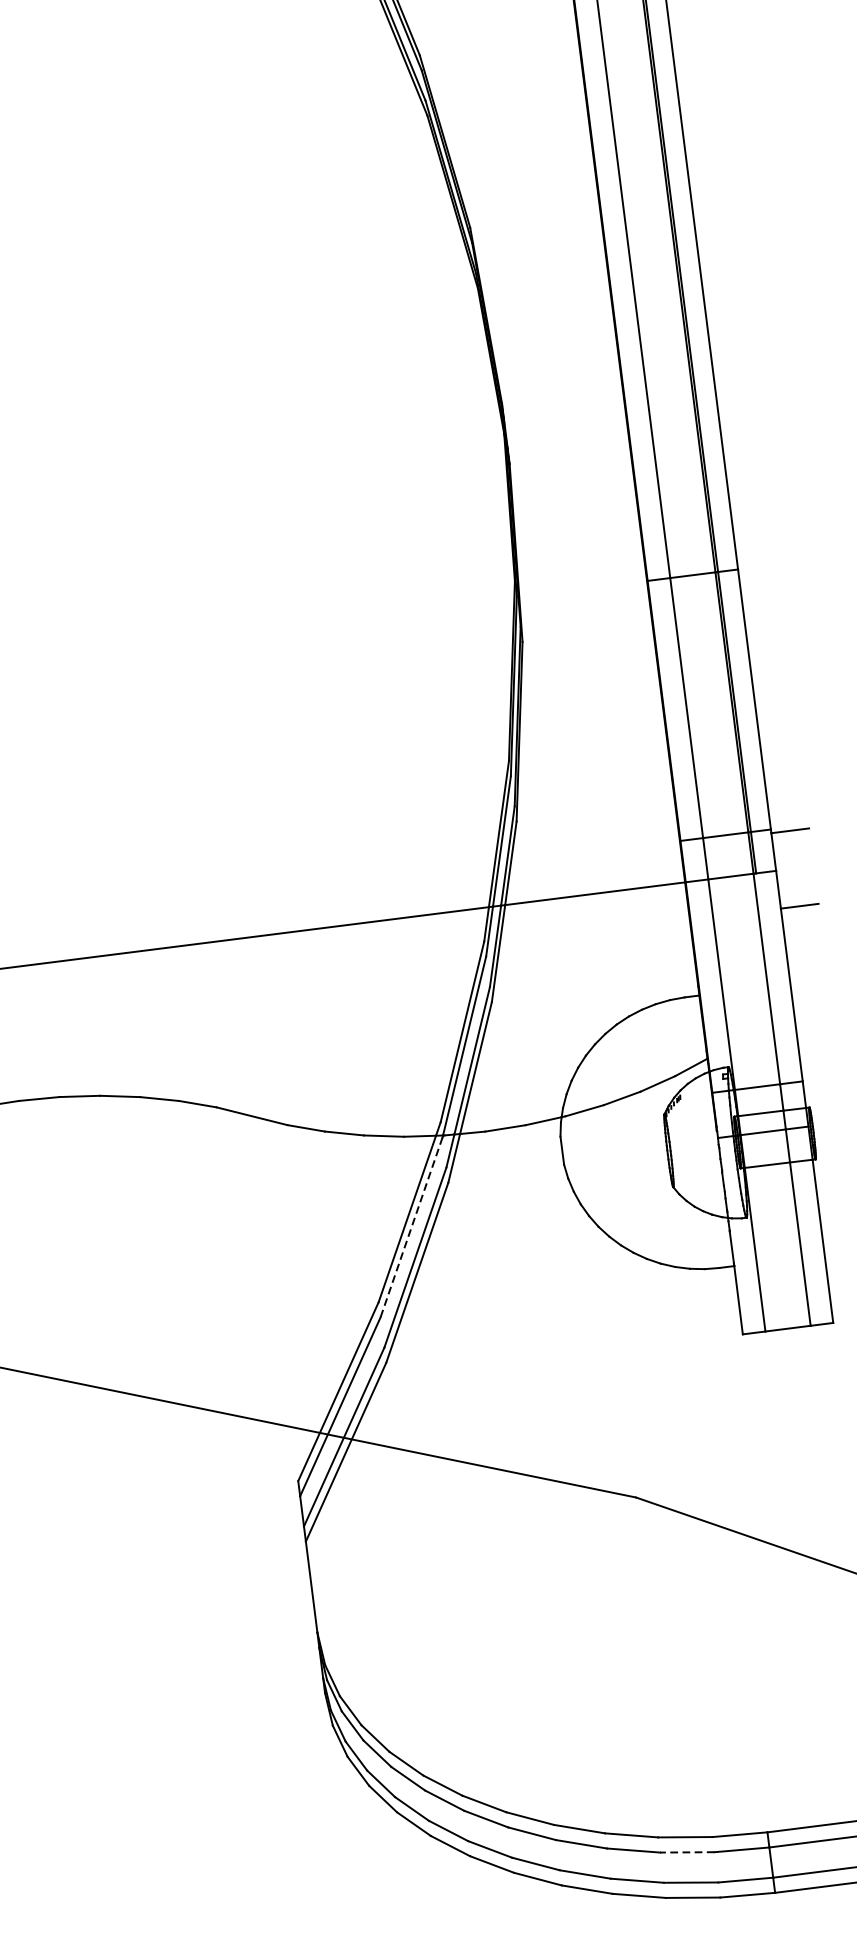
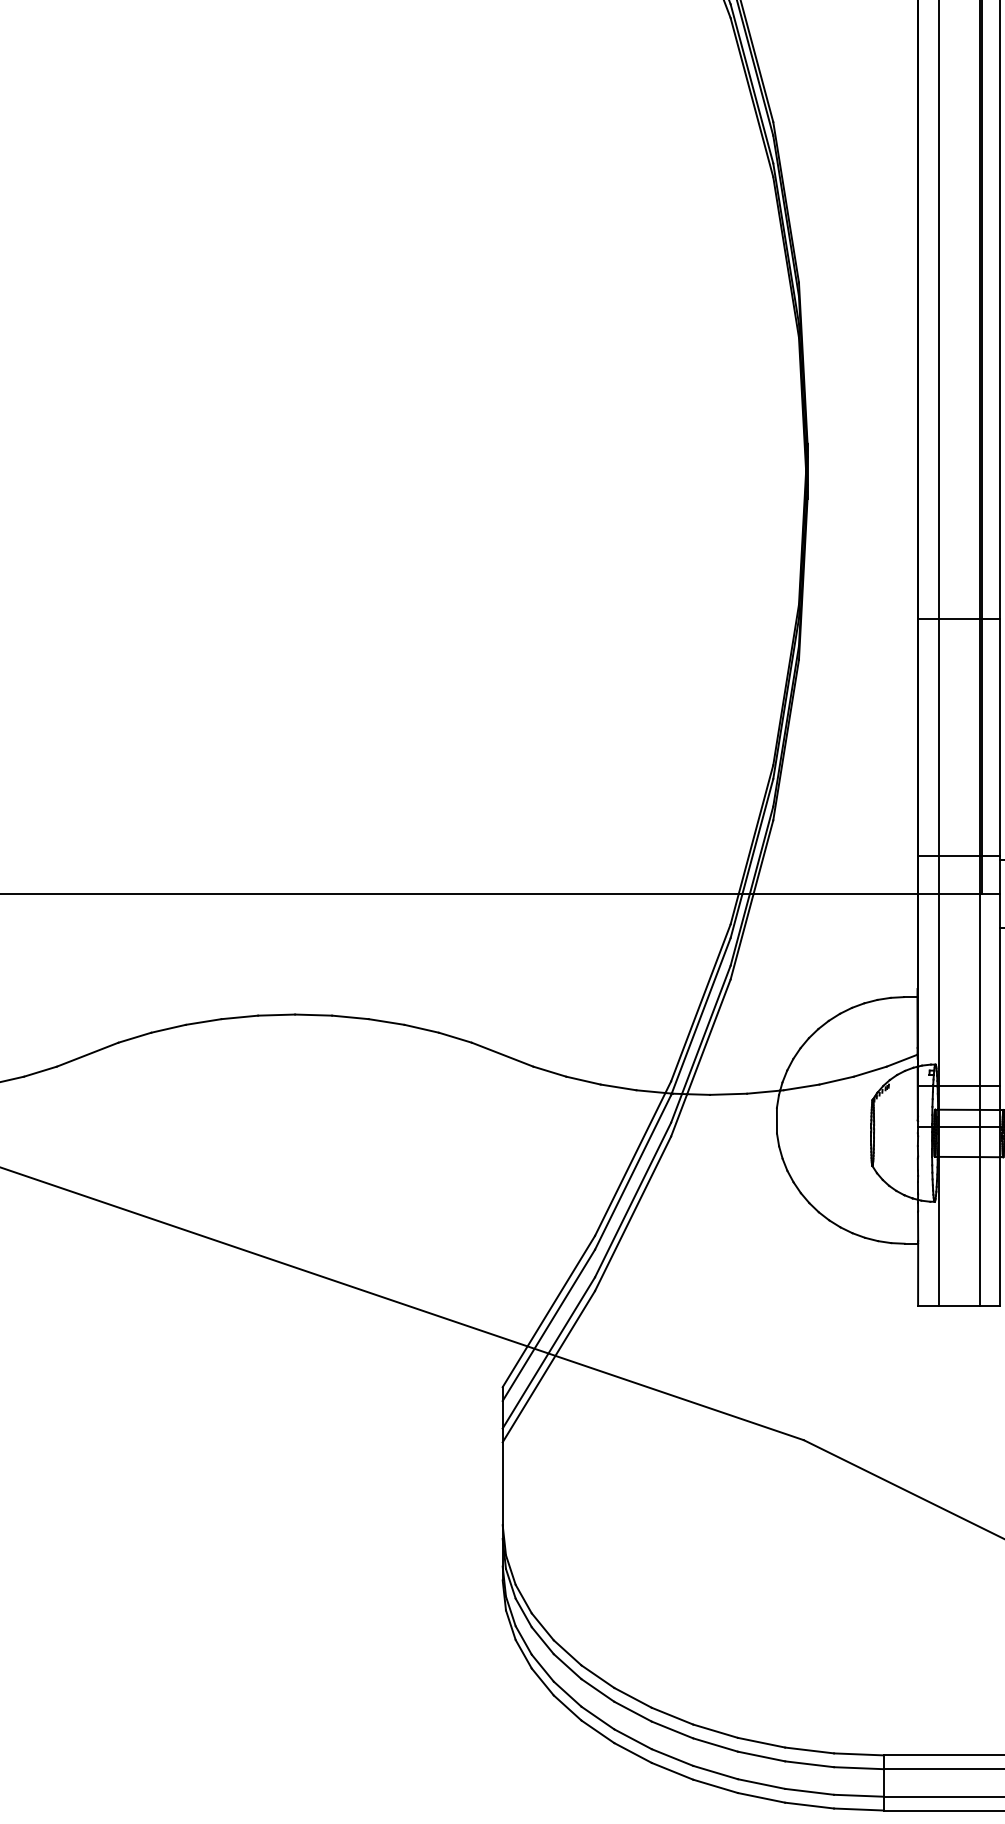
line: (410, 1227) -> (632, 1172), dashed -> solid
line: (687, 1852) -> (809, 1764), dashed -> solid

